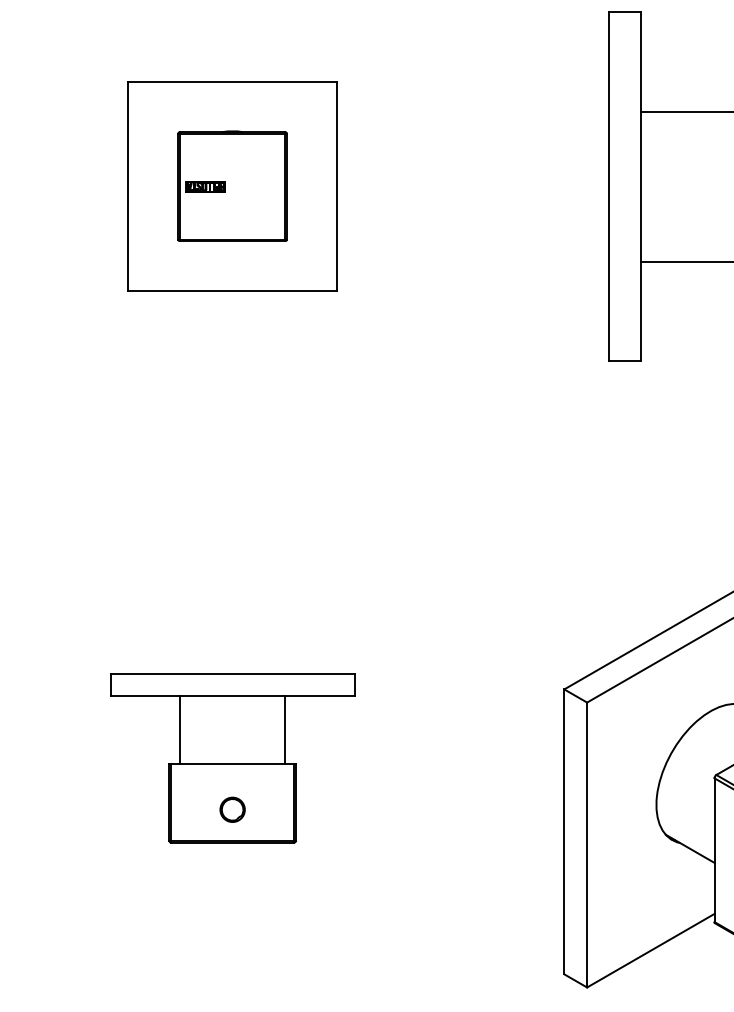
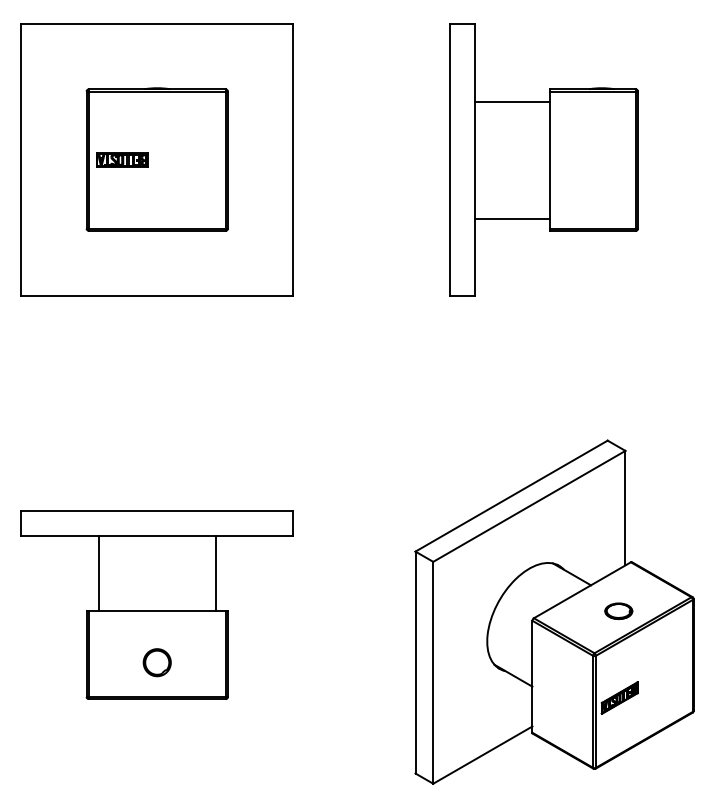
part: (231, 185) -> (156, 159), size x1.67
part: (231, 757) -> (156, 604), size x1.43

